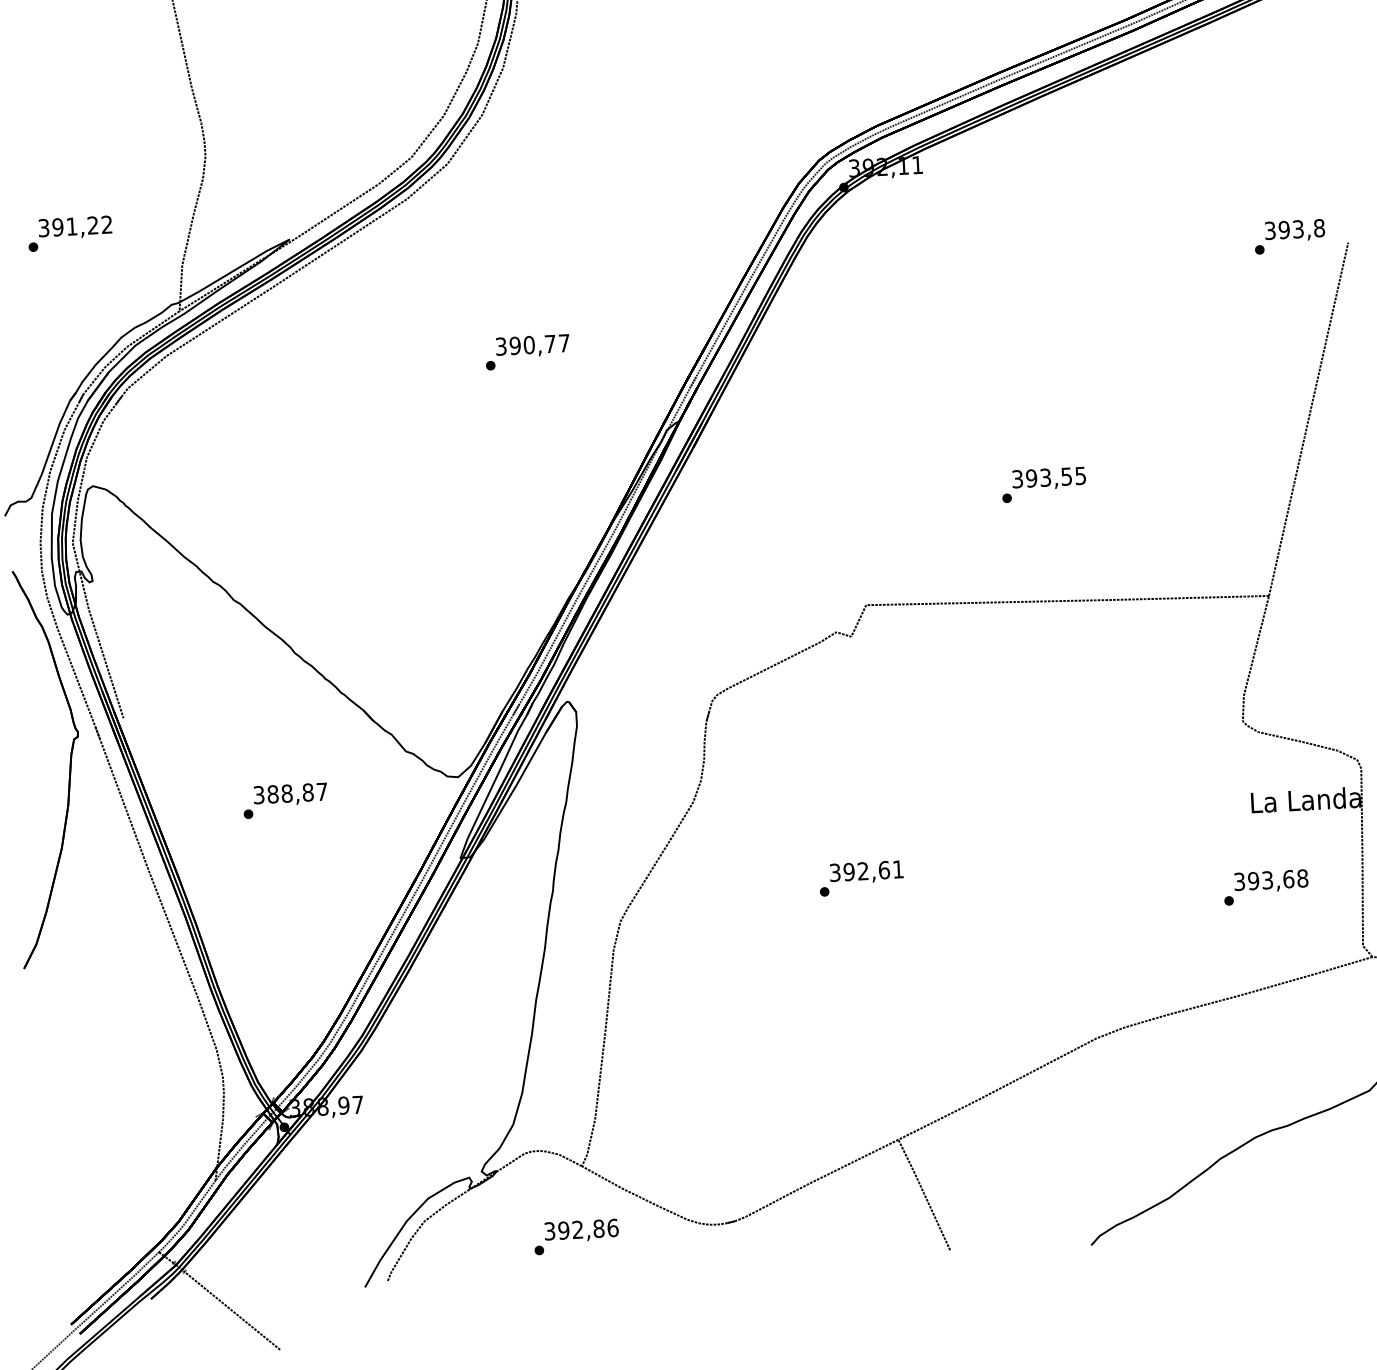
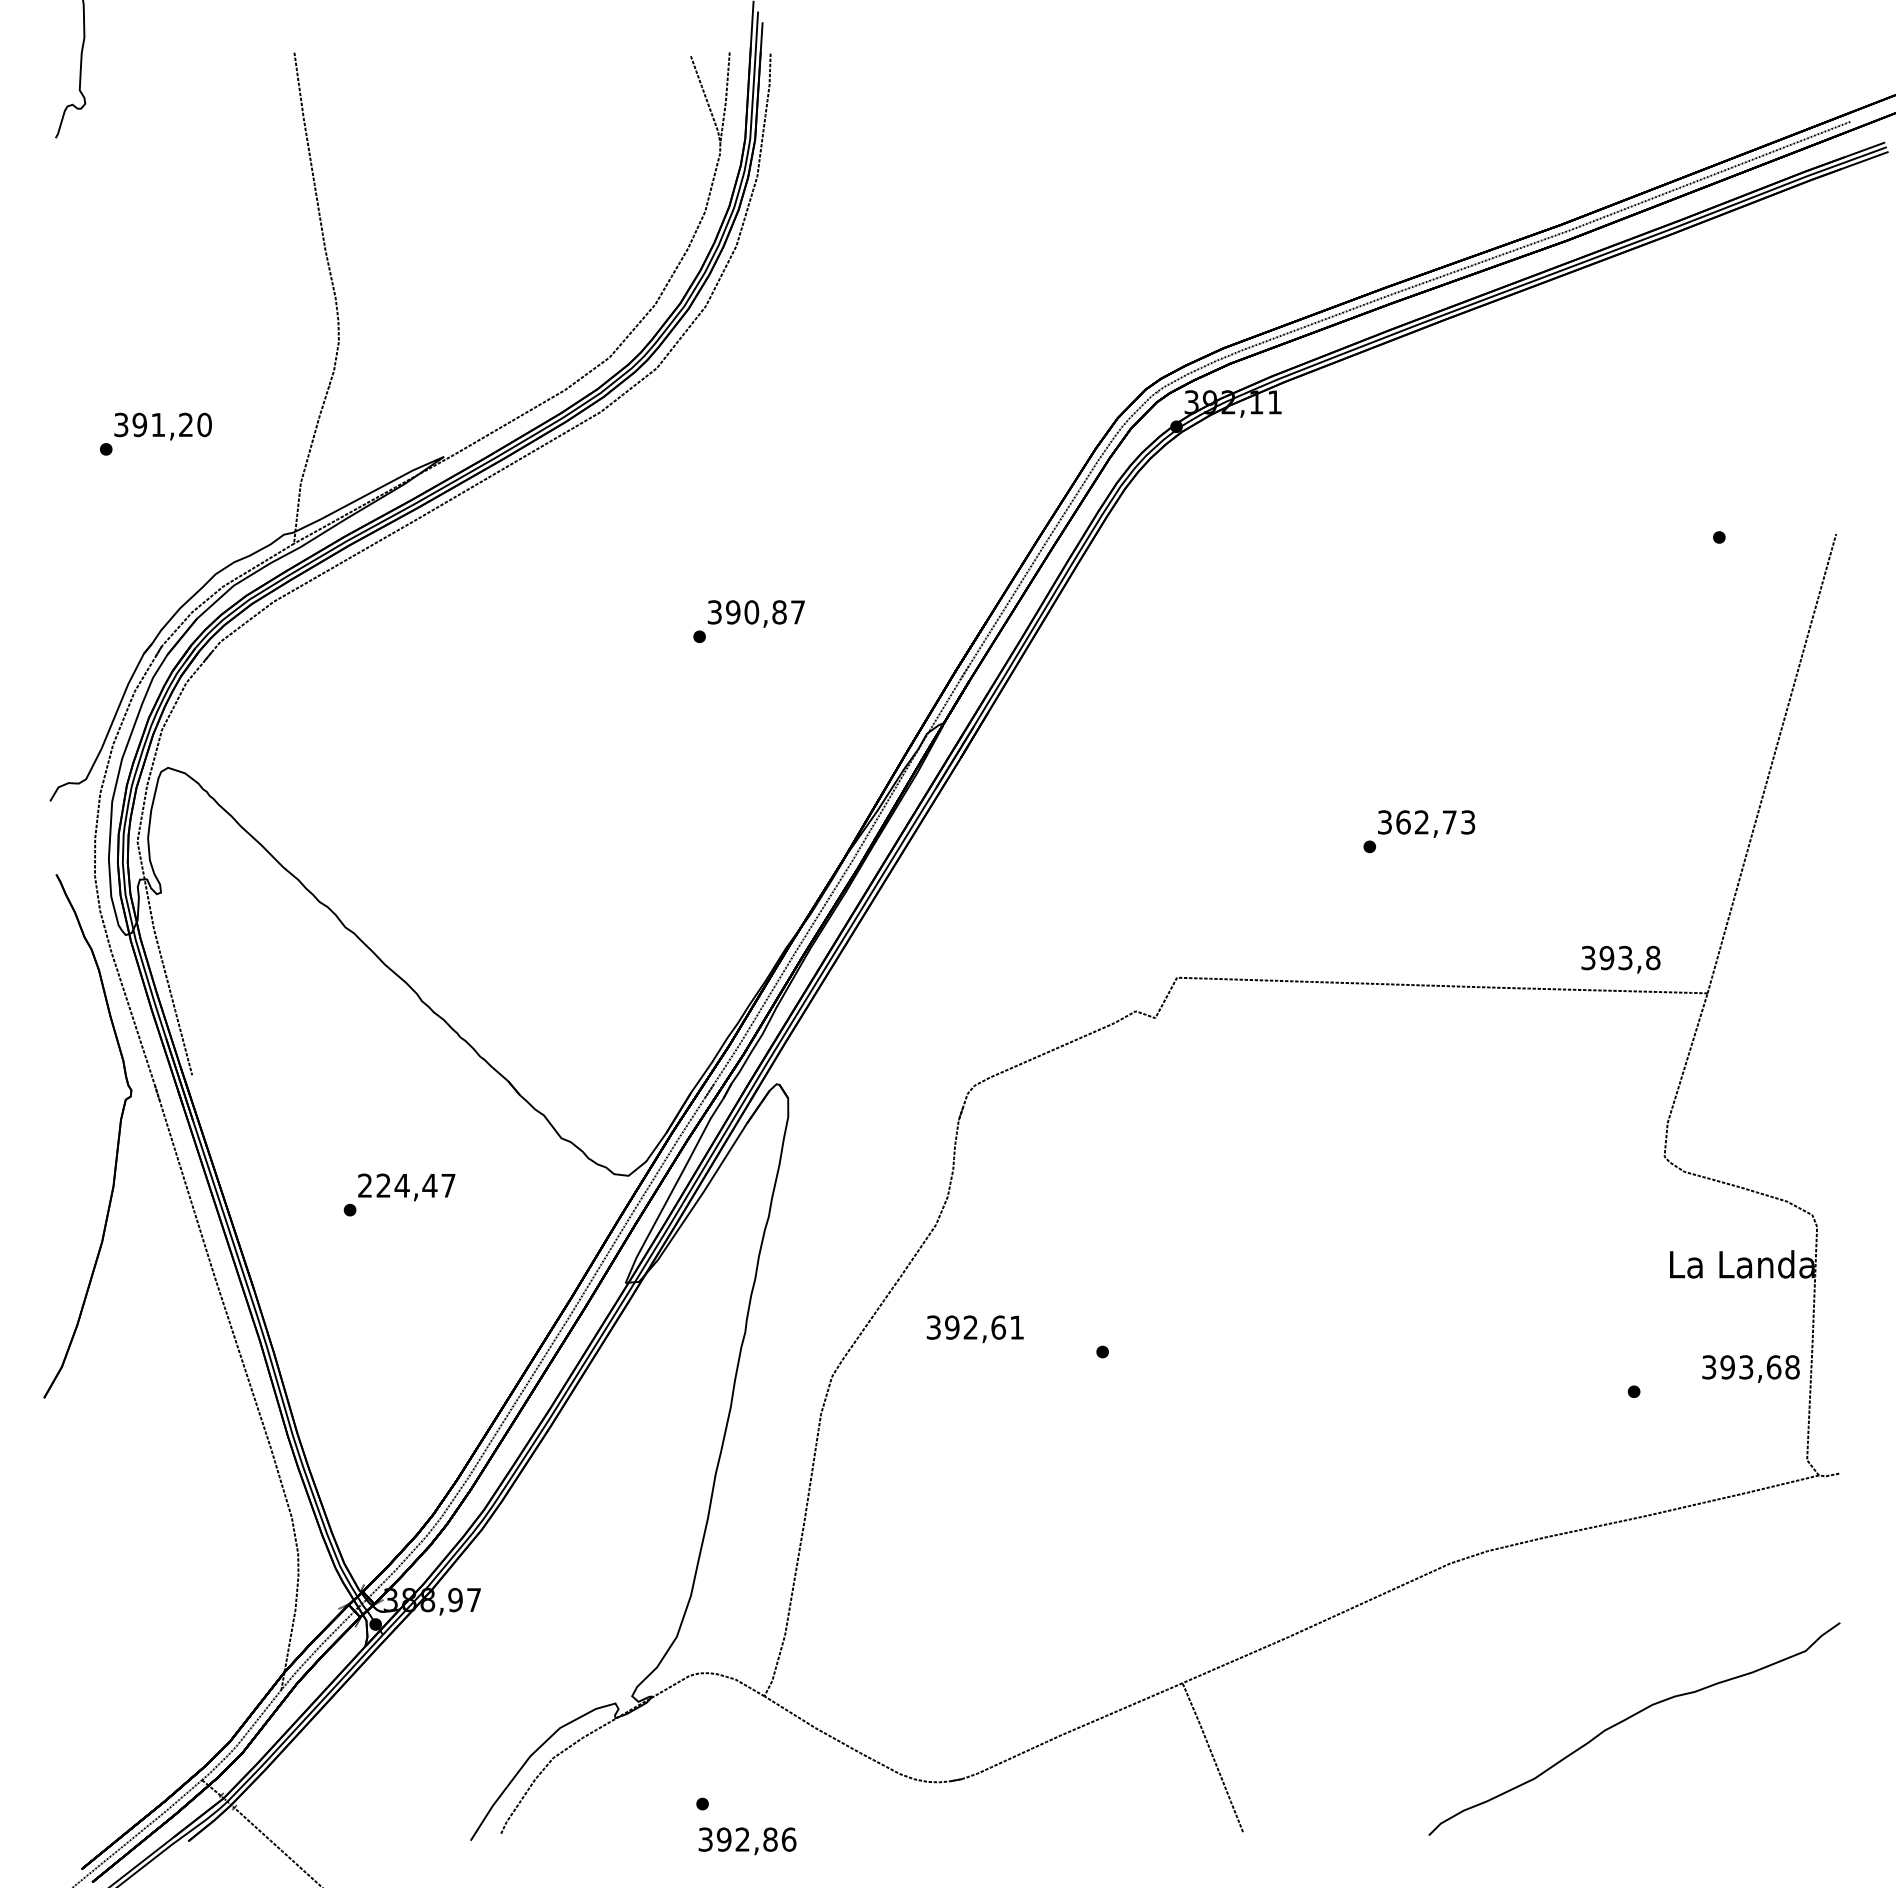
text: (106, 224) -> (204, 424), 391,22 -> 391,20
text: (1294, 230) -> (1620, 959), moved
text: (550, 344) -> (779, 612), 390,77 -> 390,87
text: (1055, 477) -> (1435, 822), 393,55 -> 362,73
text: (283, 793) -> (397, 1185), 388,87 -> 224,47
text: (866, 872) -> (974, 1329), moved
text: (1270, 881) -> (1750, 1368), moved
text: (581, 1231) -> (747, 1841), moved

